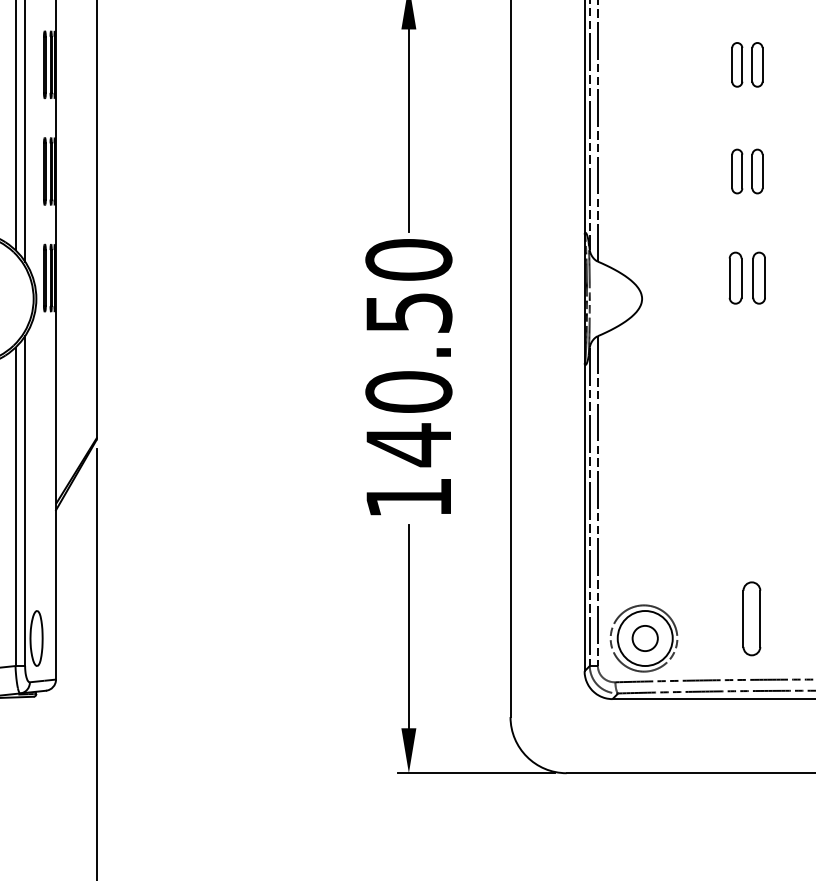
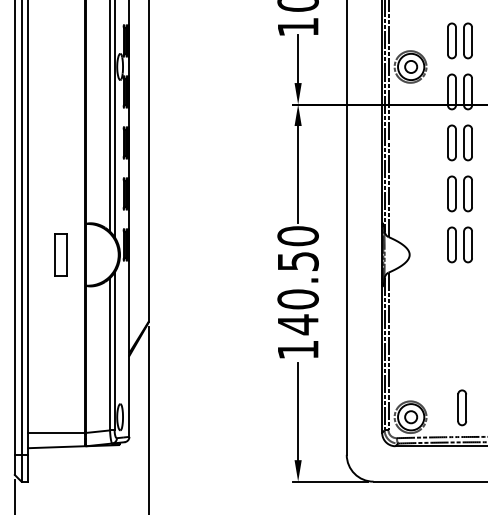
part: (746, 63) -> (459, 142), size x1.67
part: (746, 170) -> (459, 193), size x1.67
part: (746, 277) -> (459, 244), size x1.43

